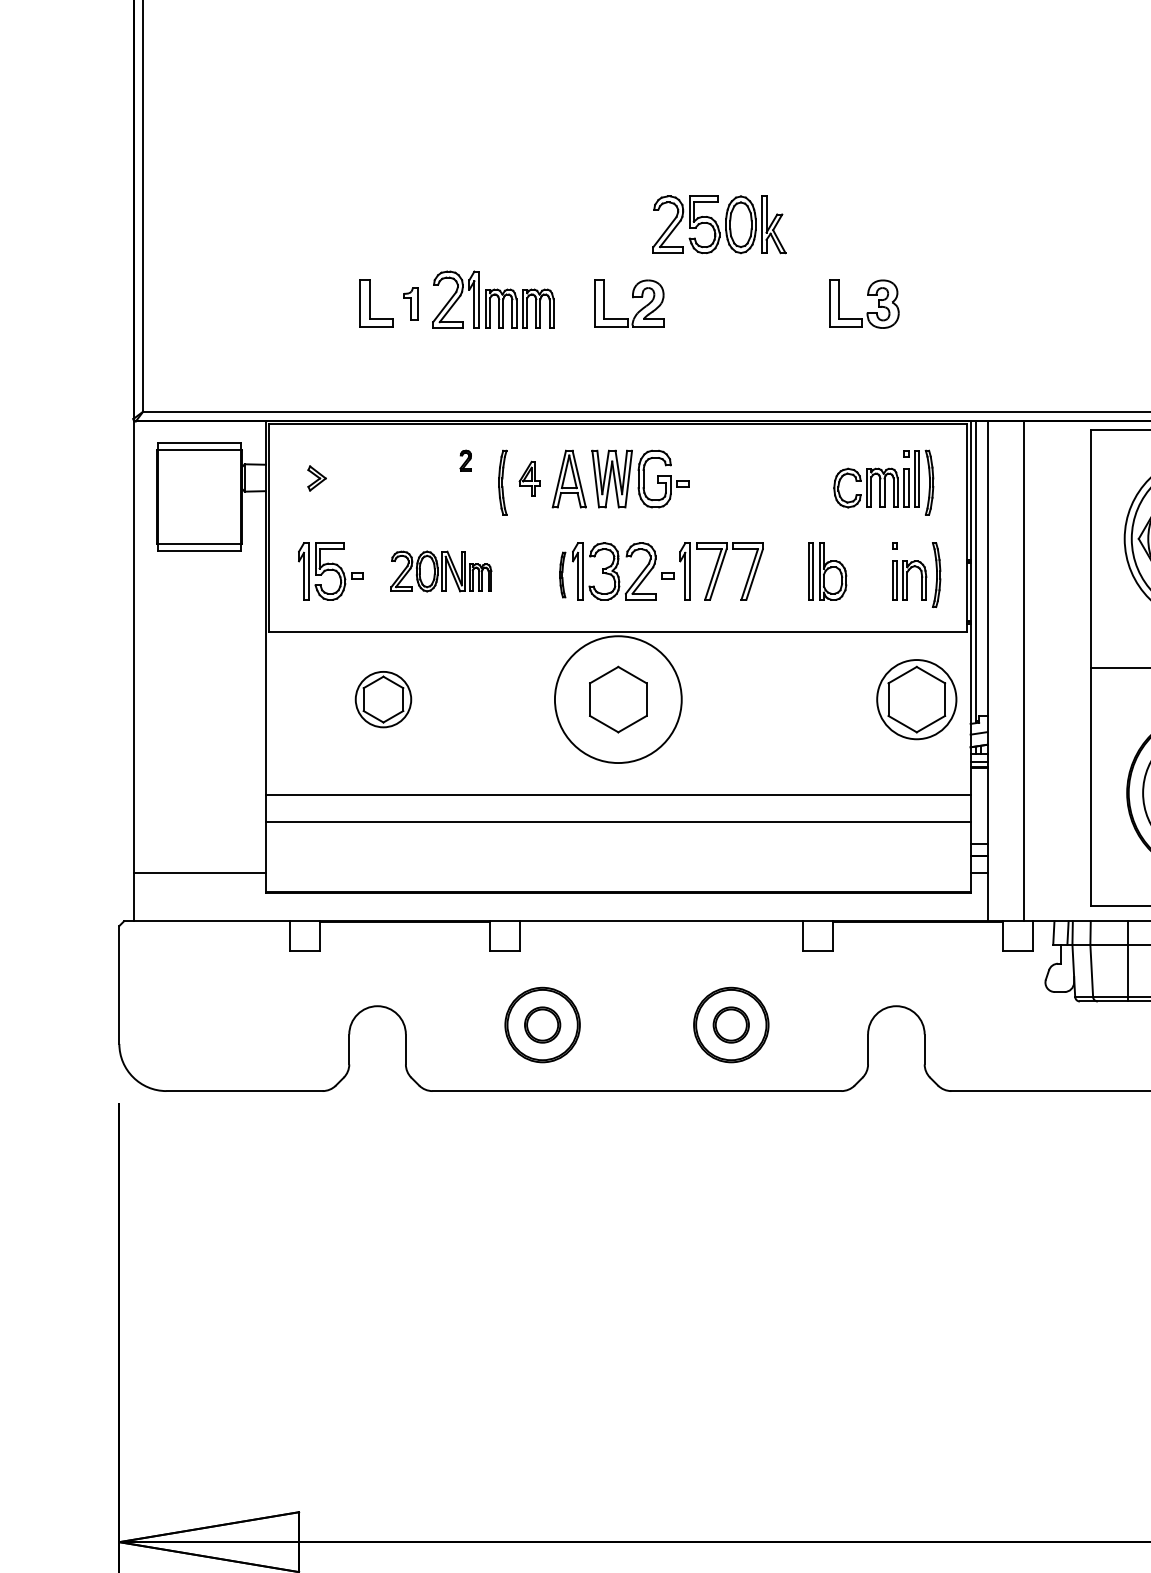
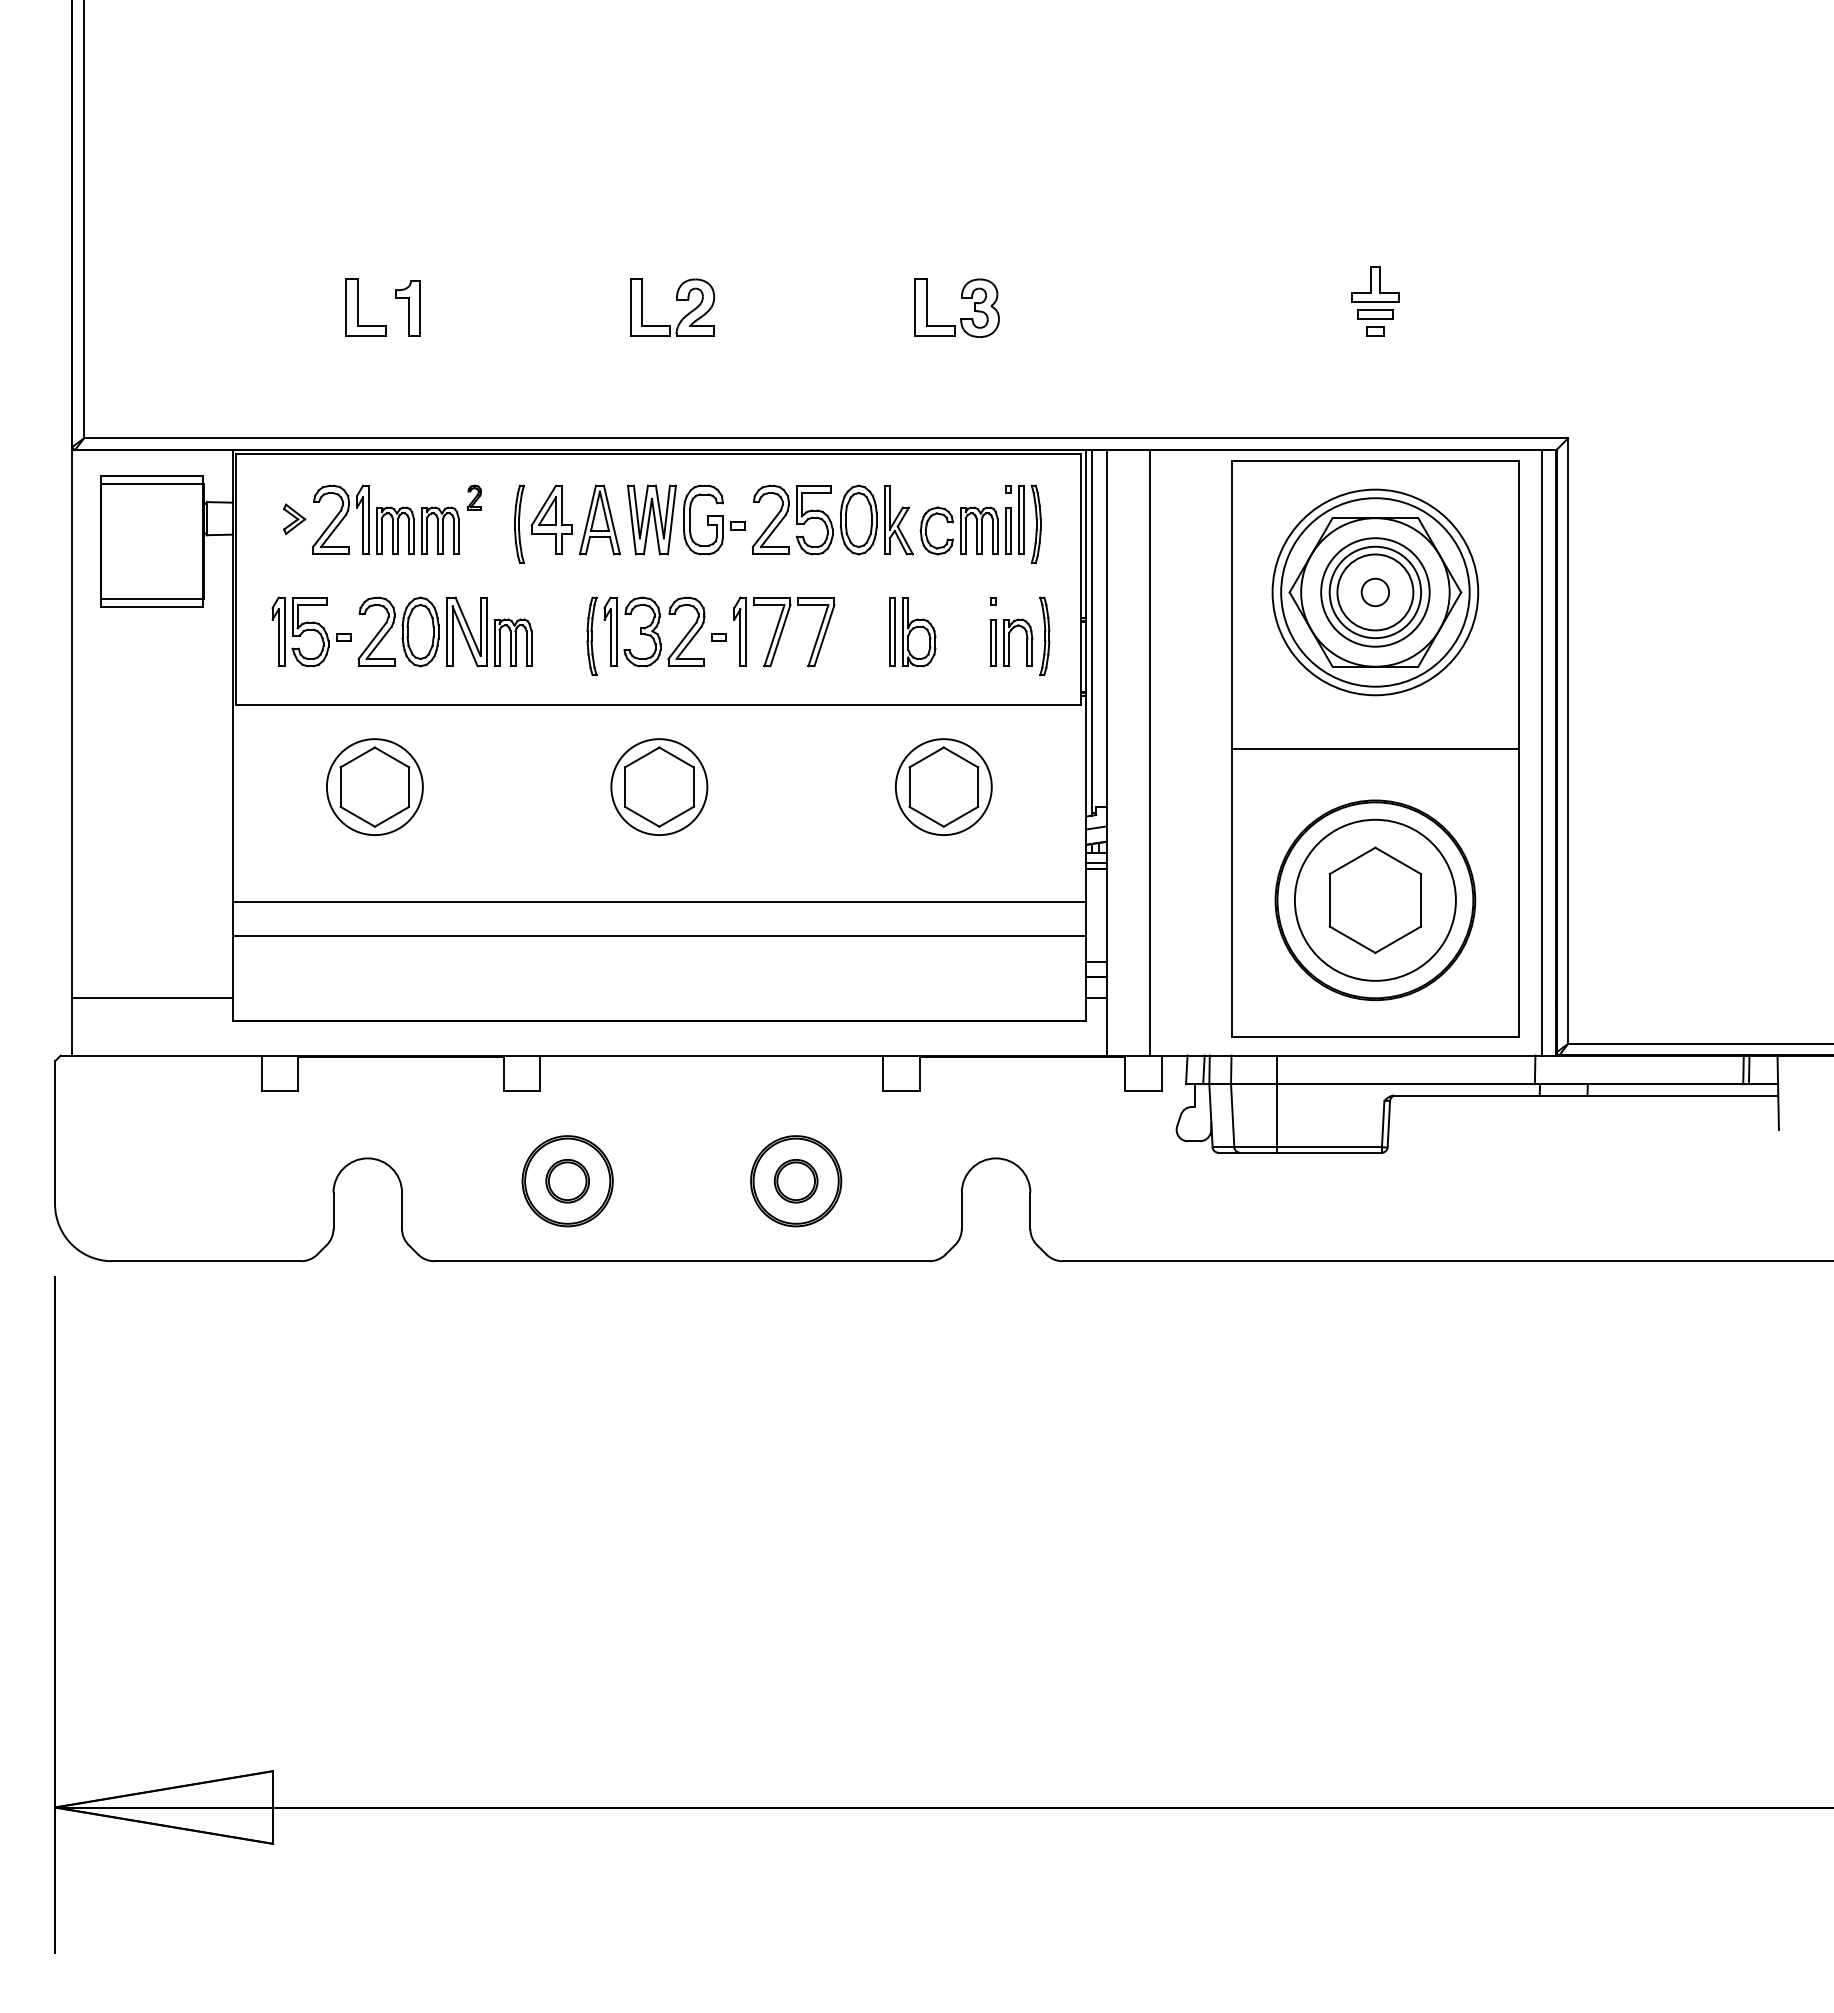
part: (719, 224) -> (832, 519), moved
part: (492, 299) -> (385, 519), moved
part: (410, 304) -> (407, 308), size x1.43
part: (529, 478) -> (551, 519), size x1.67
part: (440, 571) -> (444, 631), size x1.43
part: (562, 574) -> (591, 635), size x1.43
part: (383, 699) -> (374, 786), size x1.43
circle: (618, 699) -> (659, 787), size x0.62
part: (916, 699) -> (943, 786), moved

